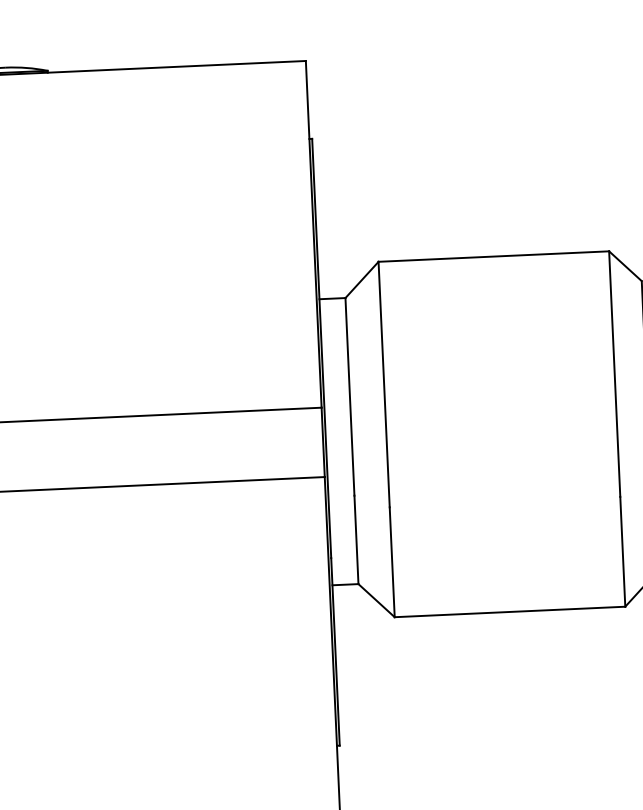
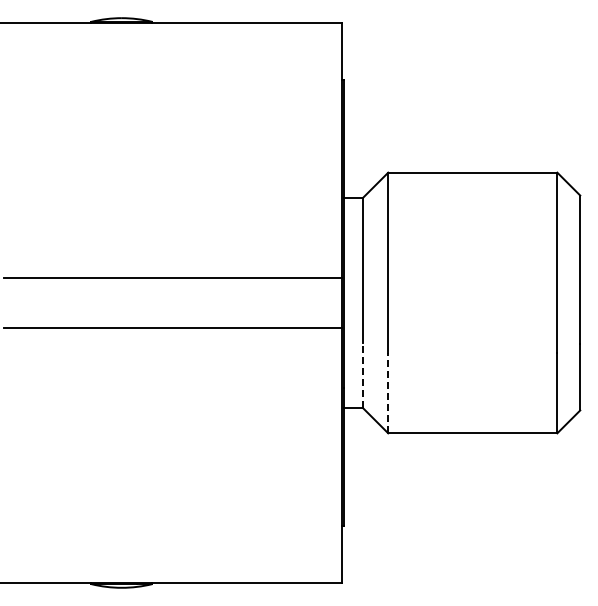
line: (355, 538) -> (362, 374), solid -> dashed
line: (392, 561) -> (388, 392), solid -> dashed

